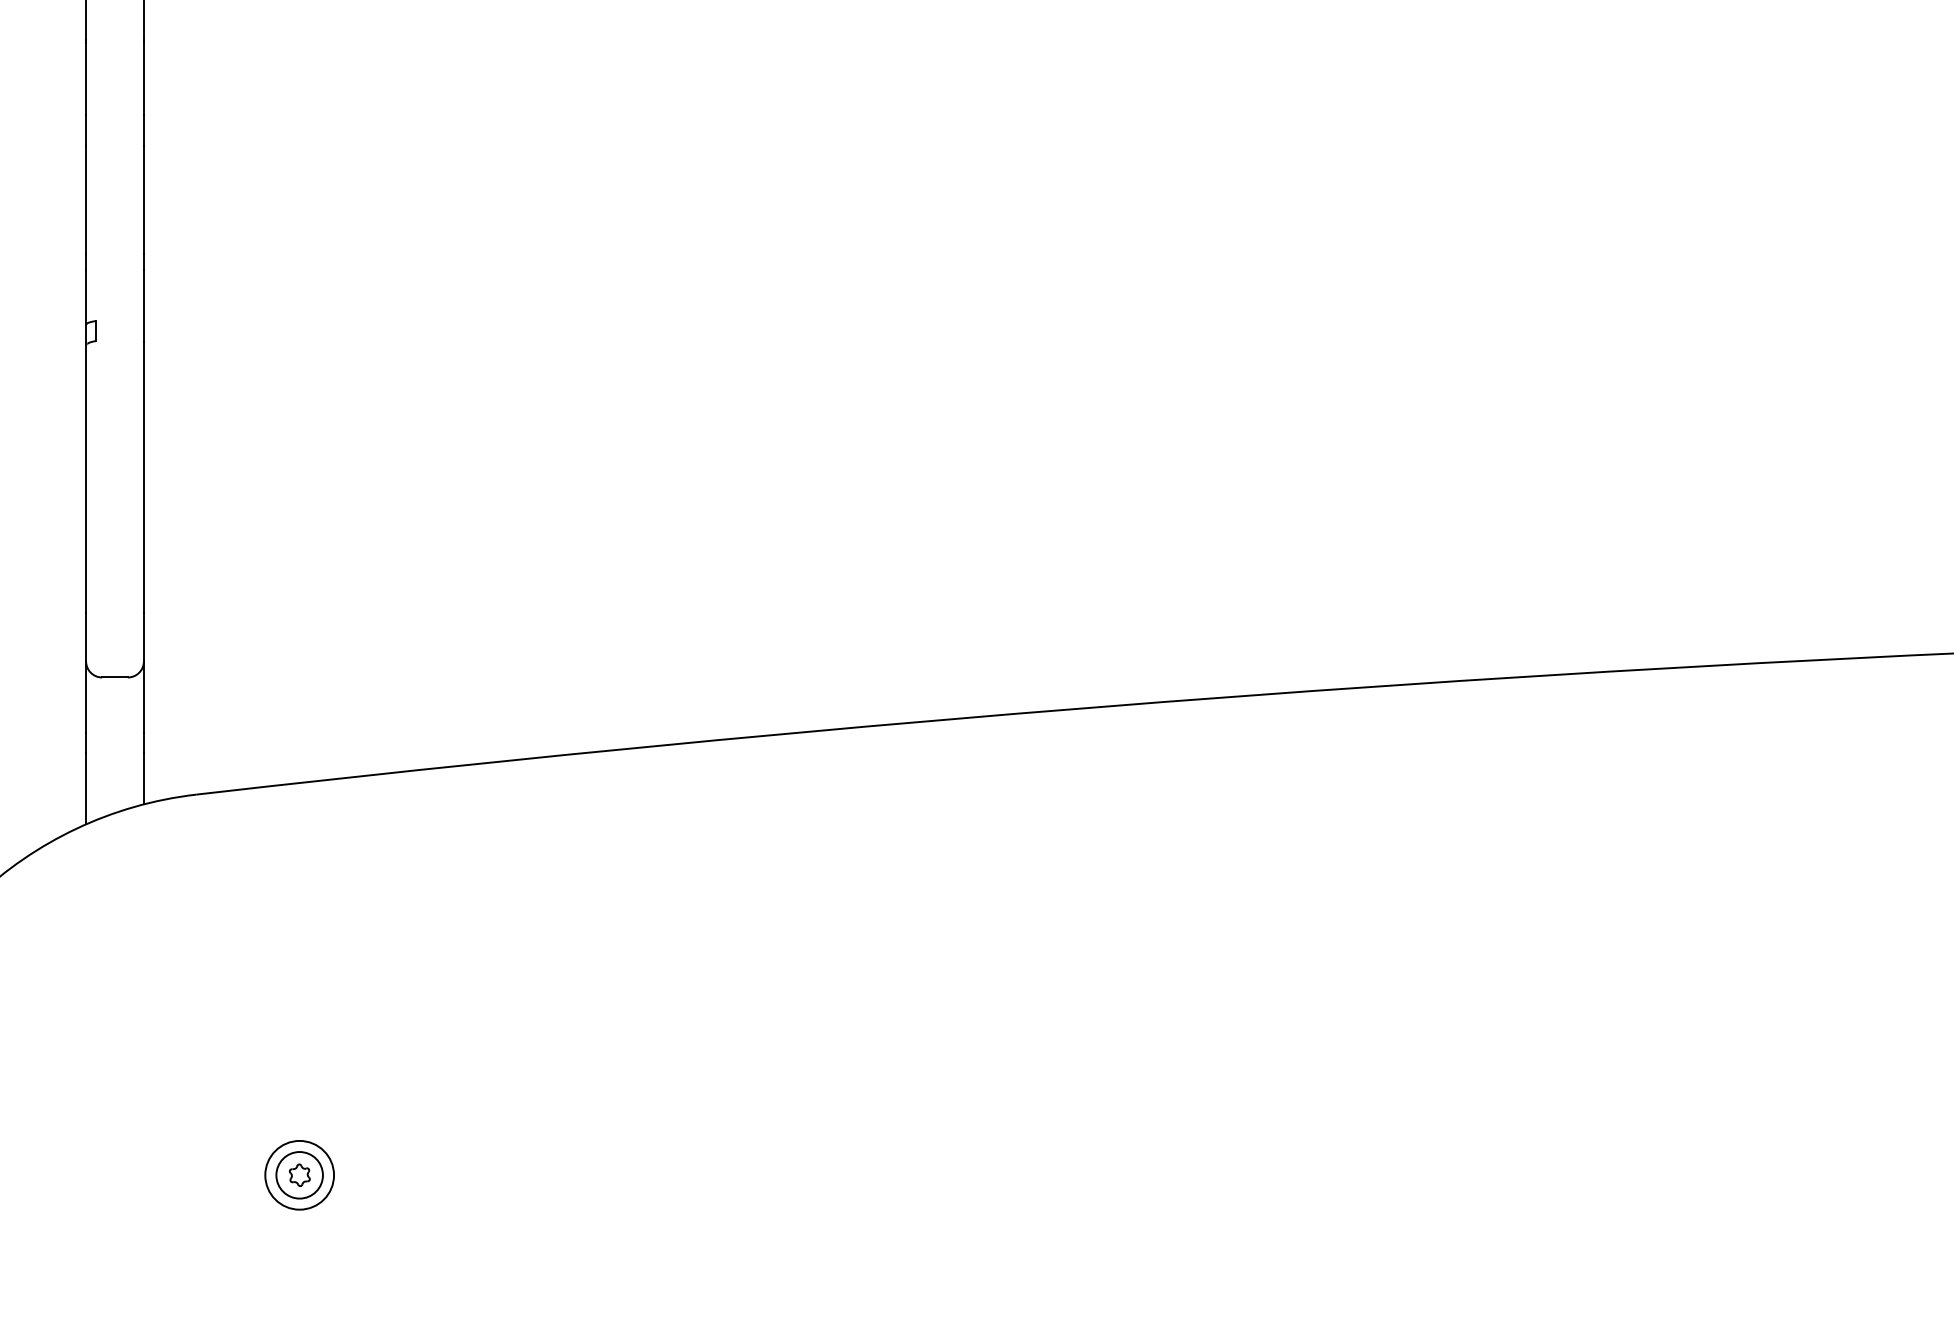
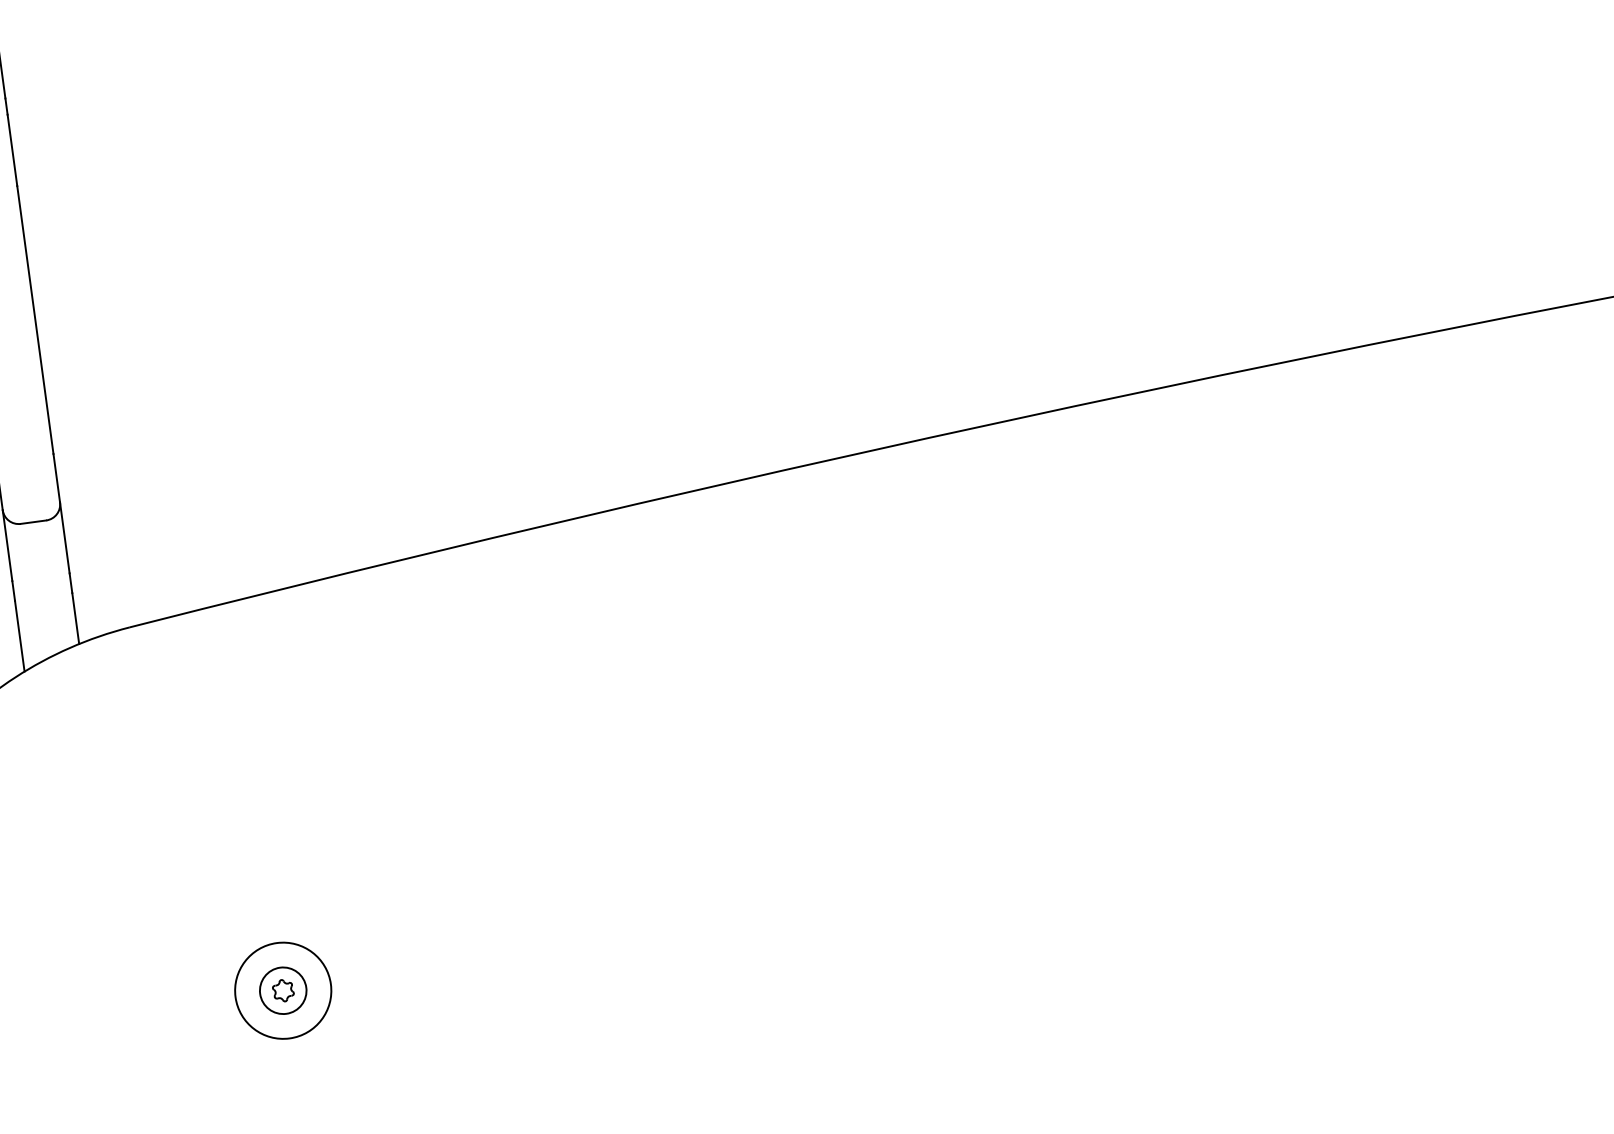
circle: (299, 1174) -> (282, 989), size x1.4

